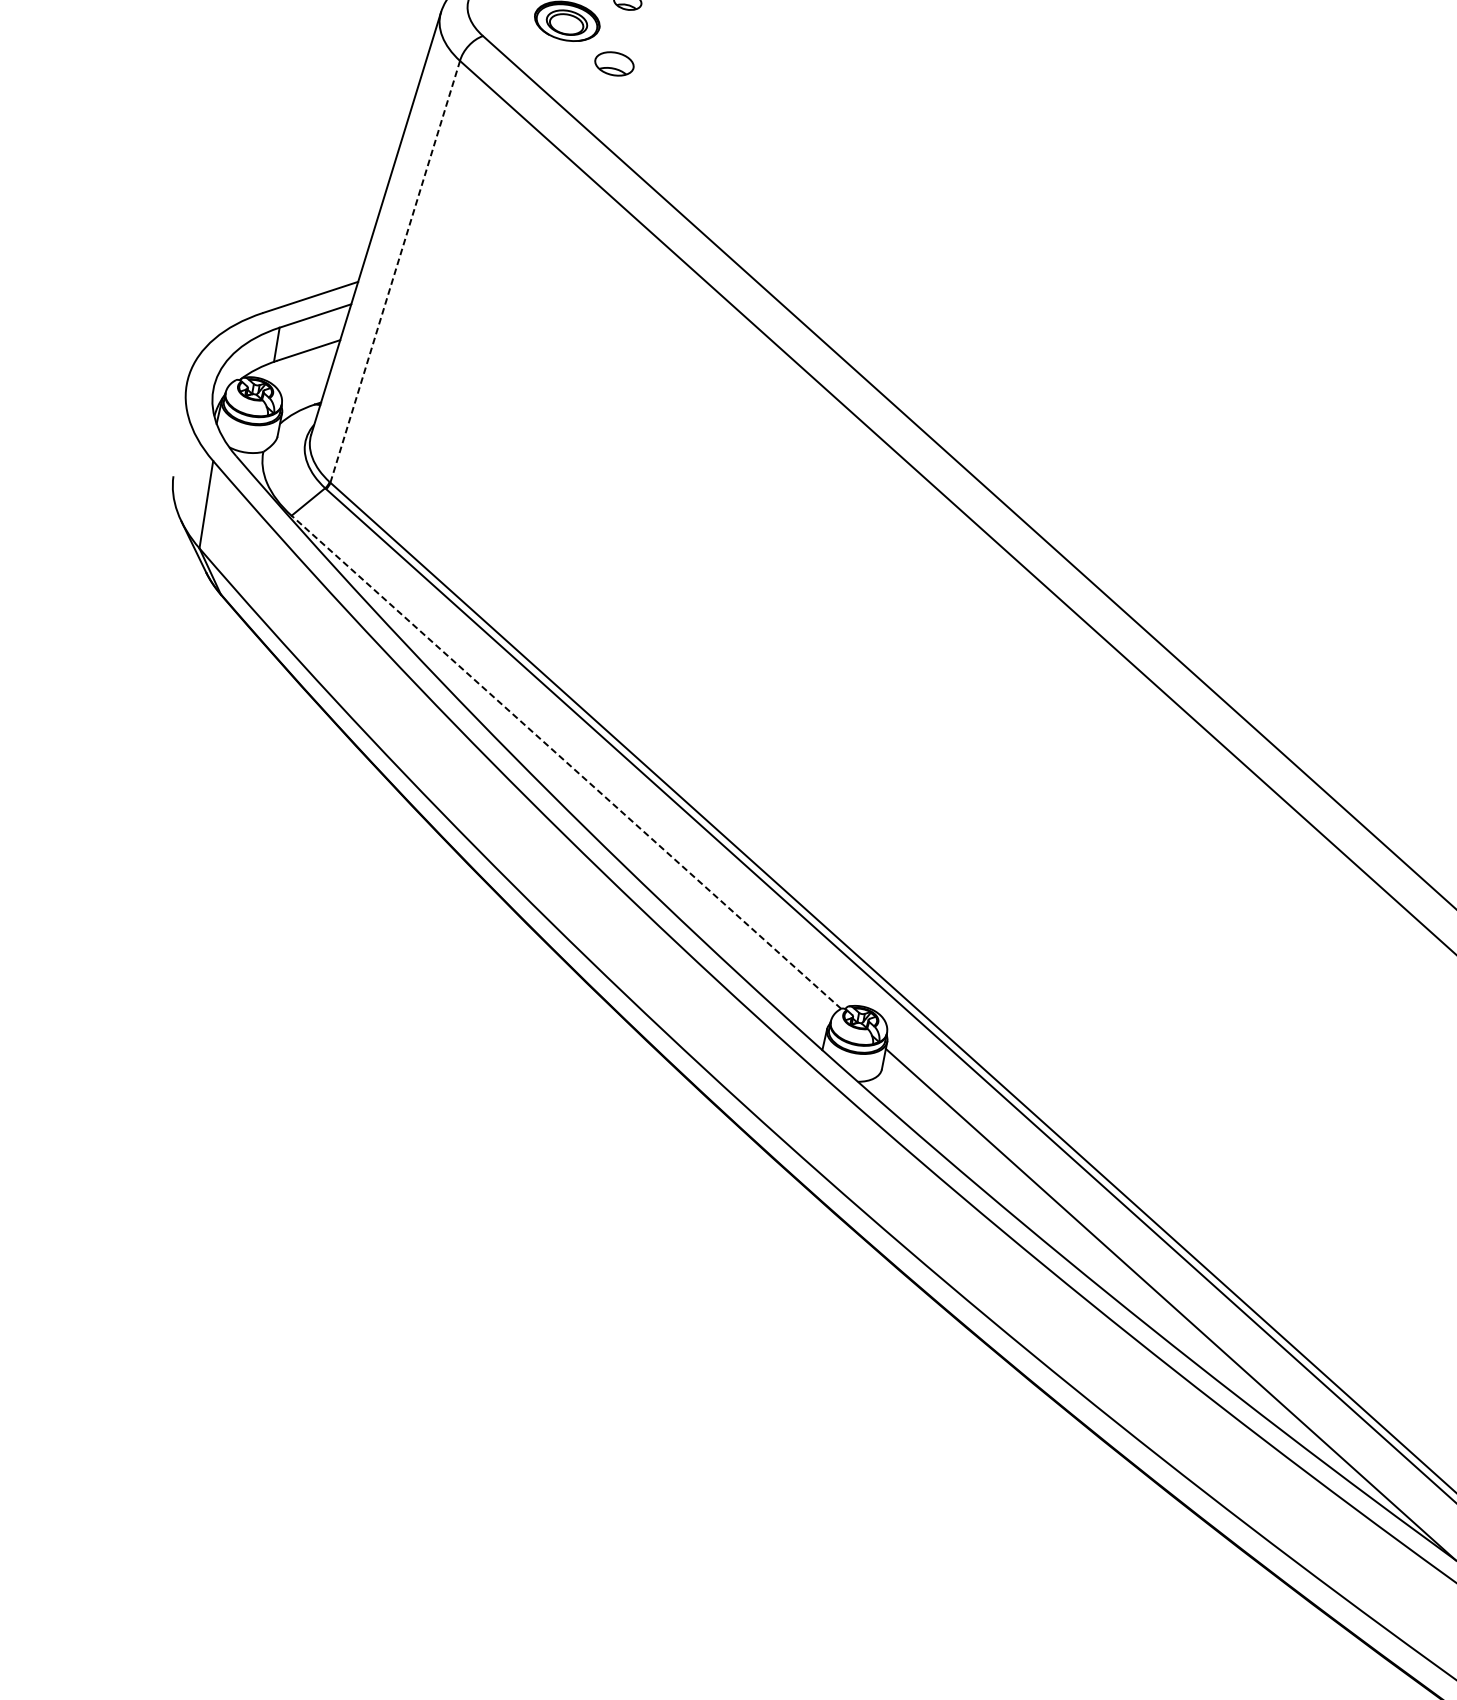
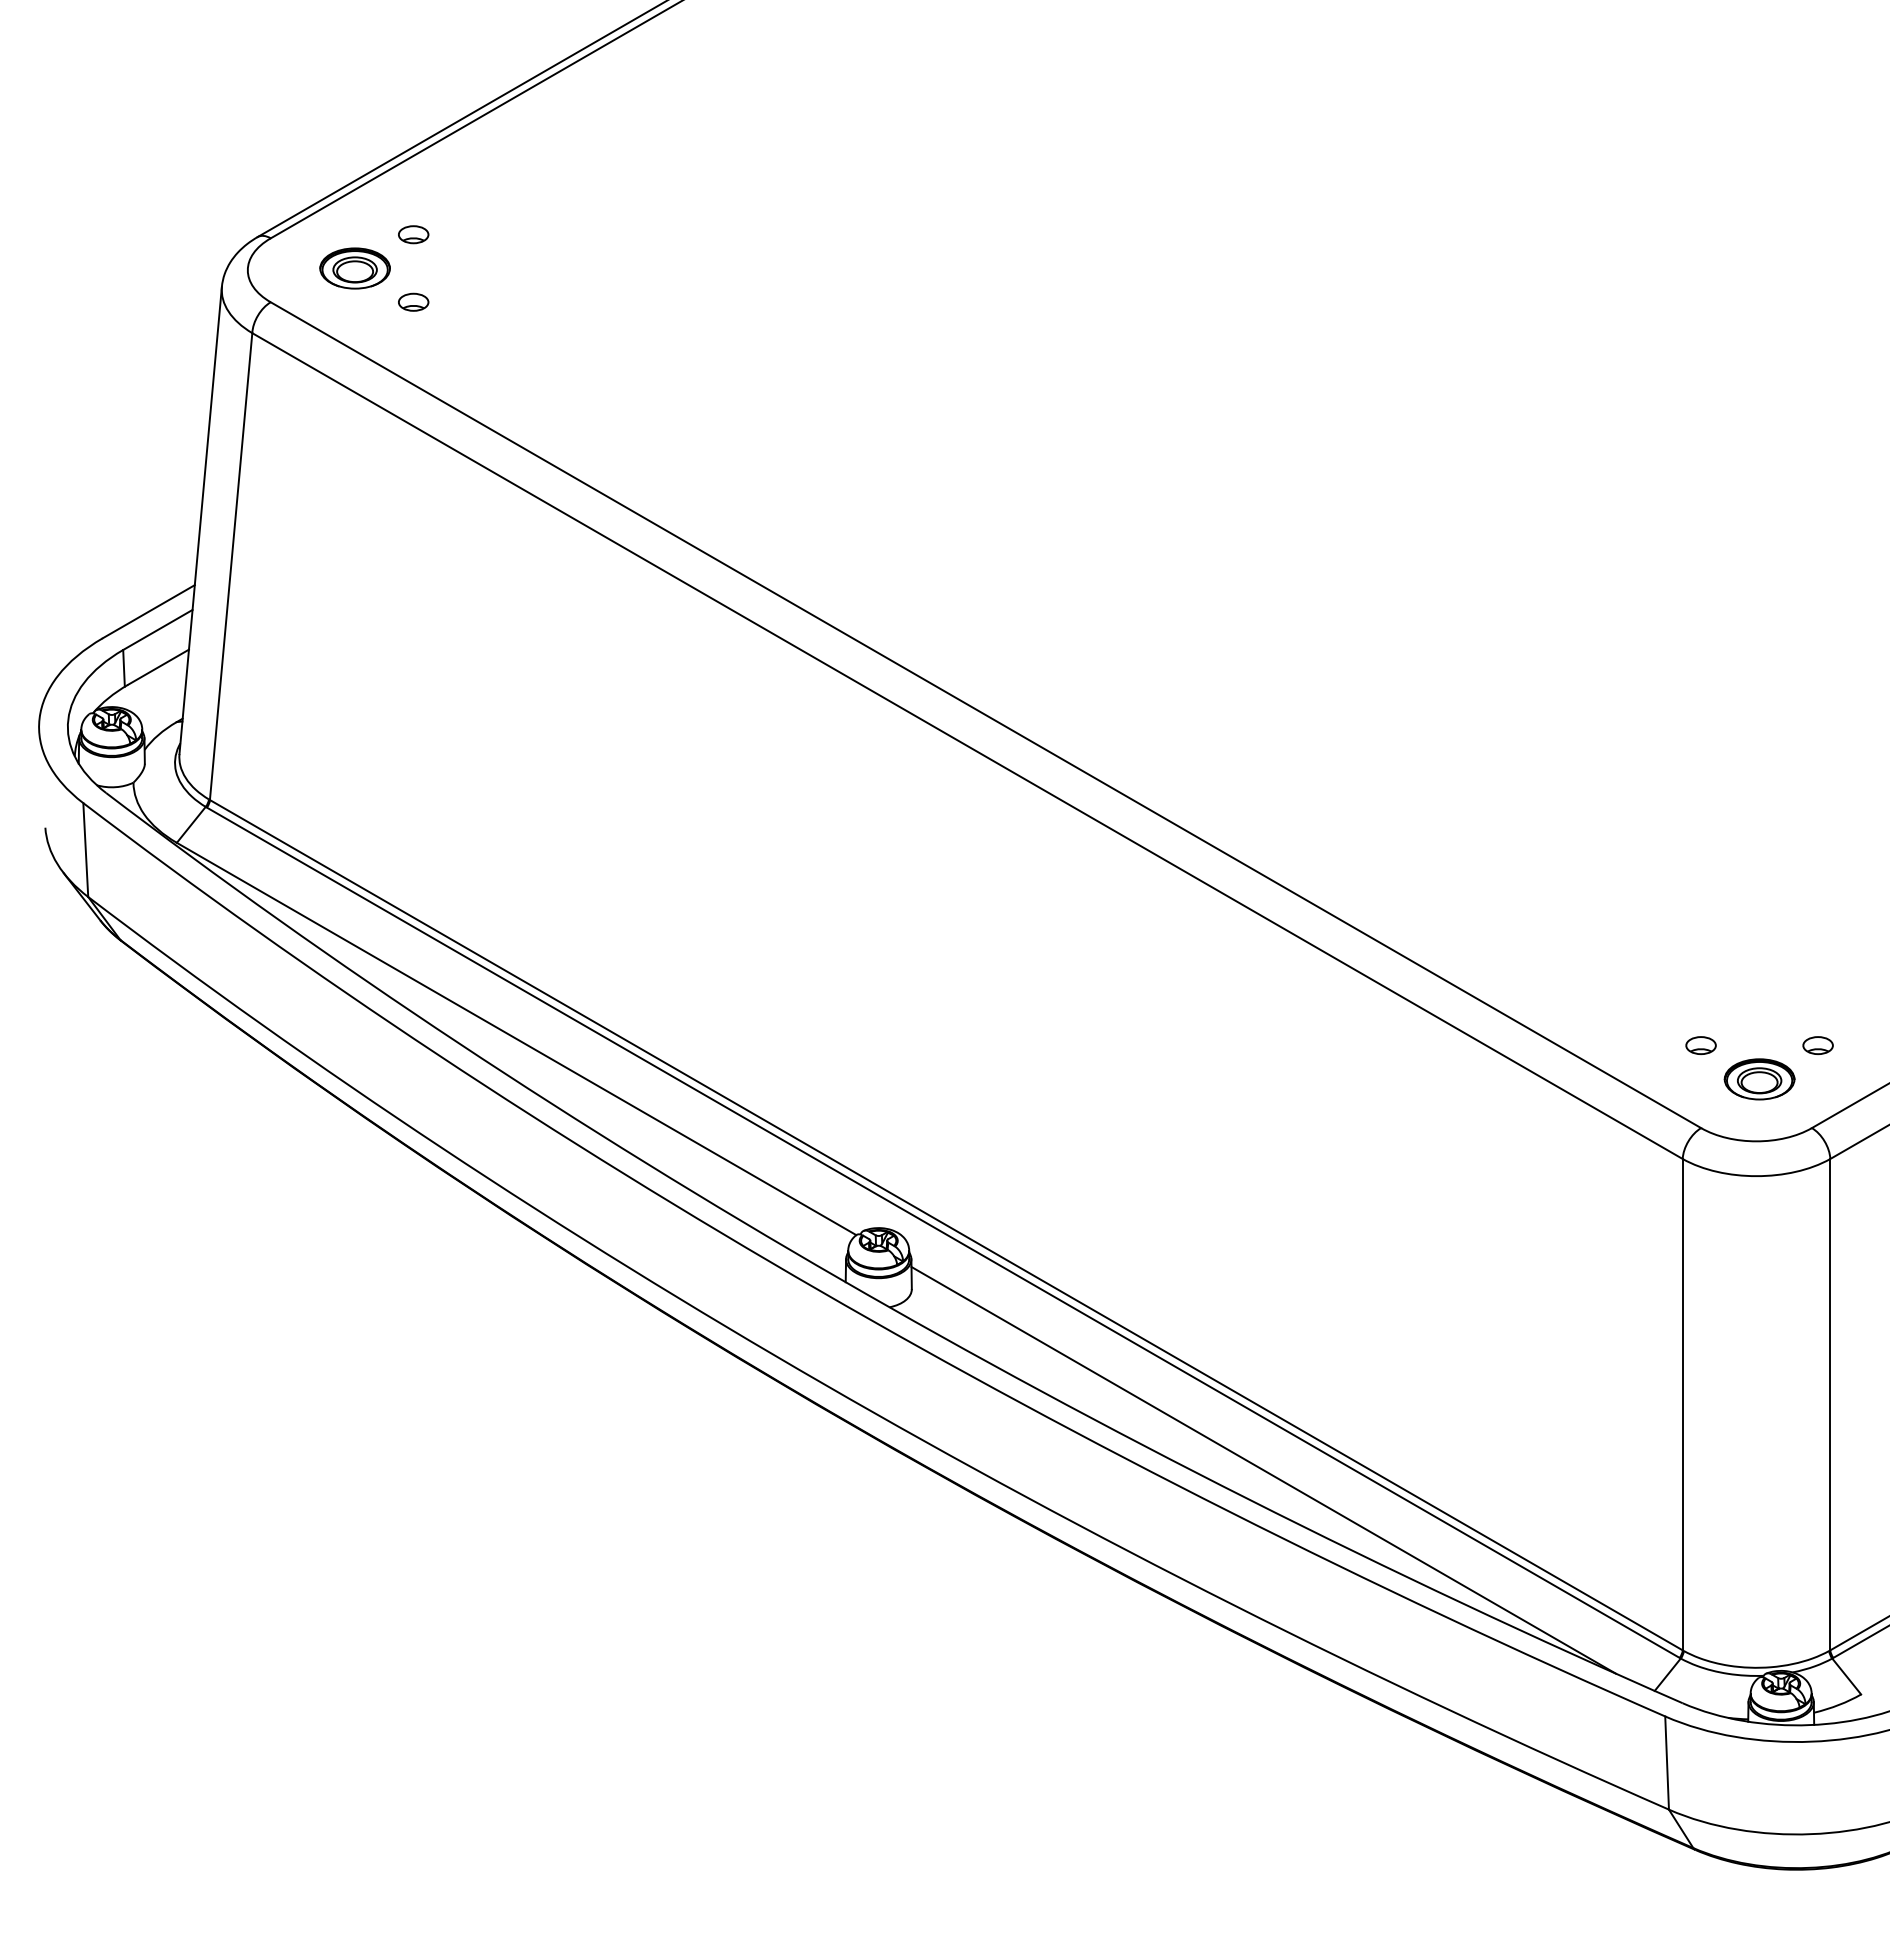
part: (614, 63) -> (413, 301), size x0.71
line: (395, 271) -> (231, 566), dashed -> solid
line: (566, 761) -> (516, 1038), dashed -> solid

